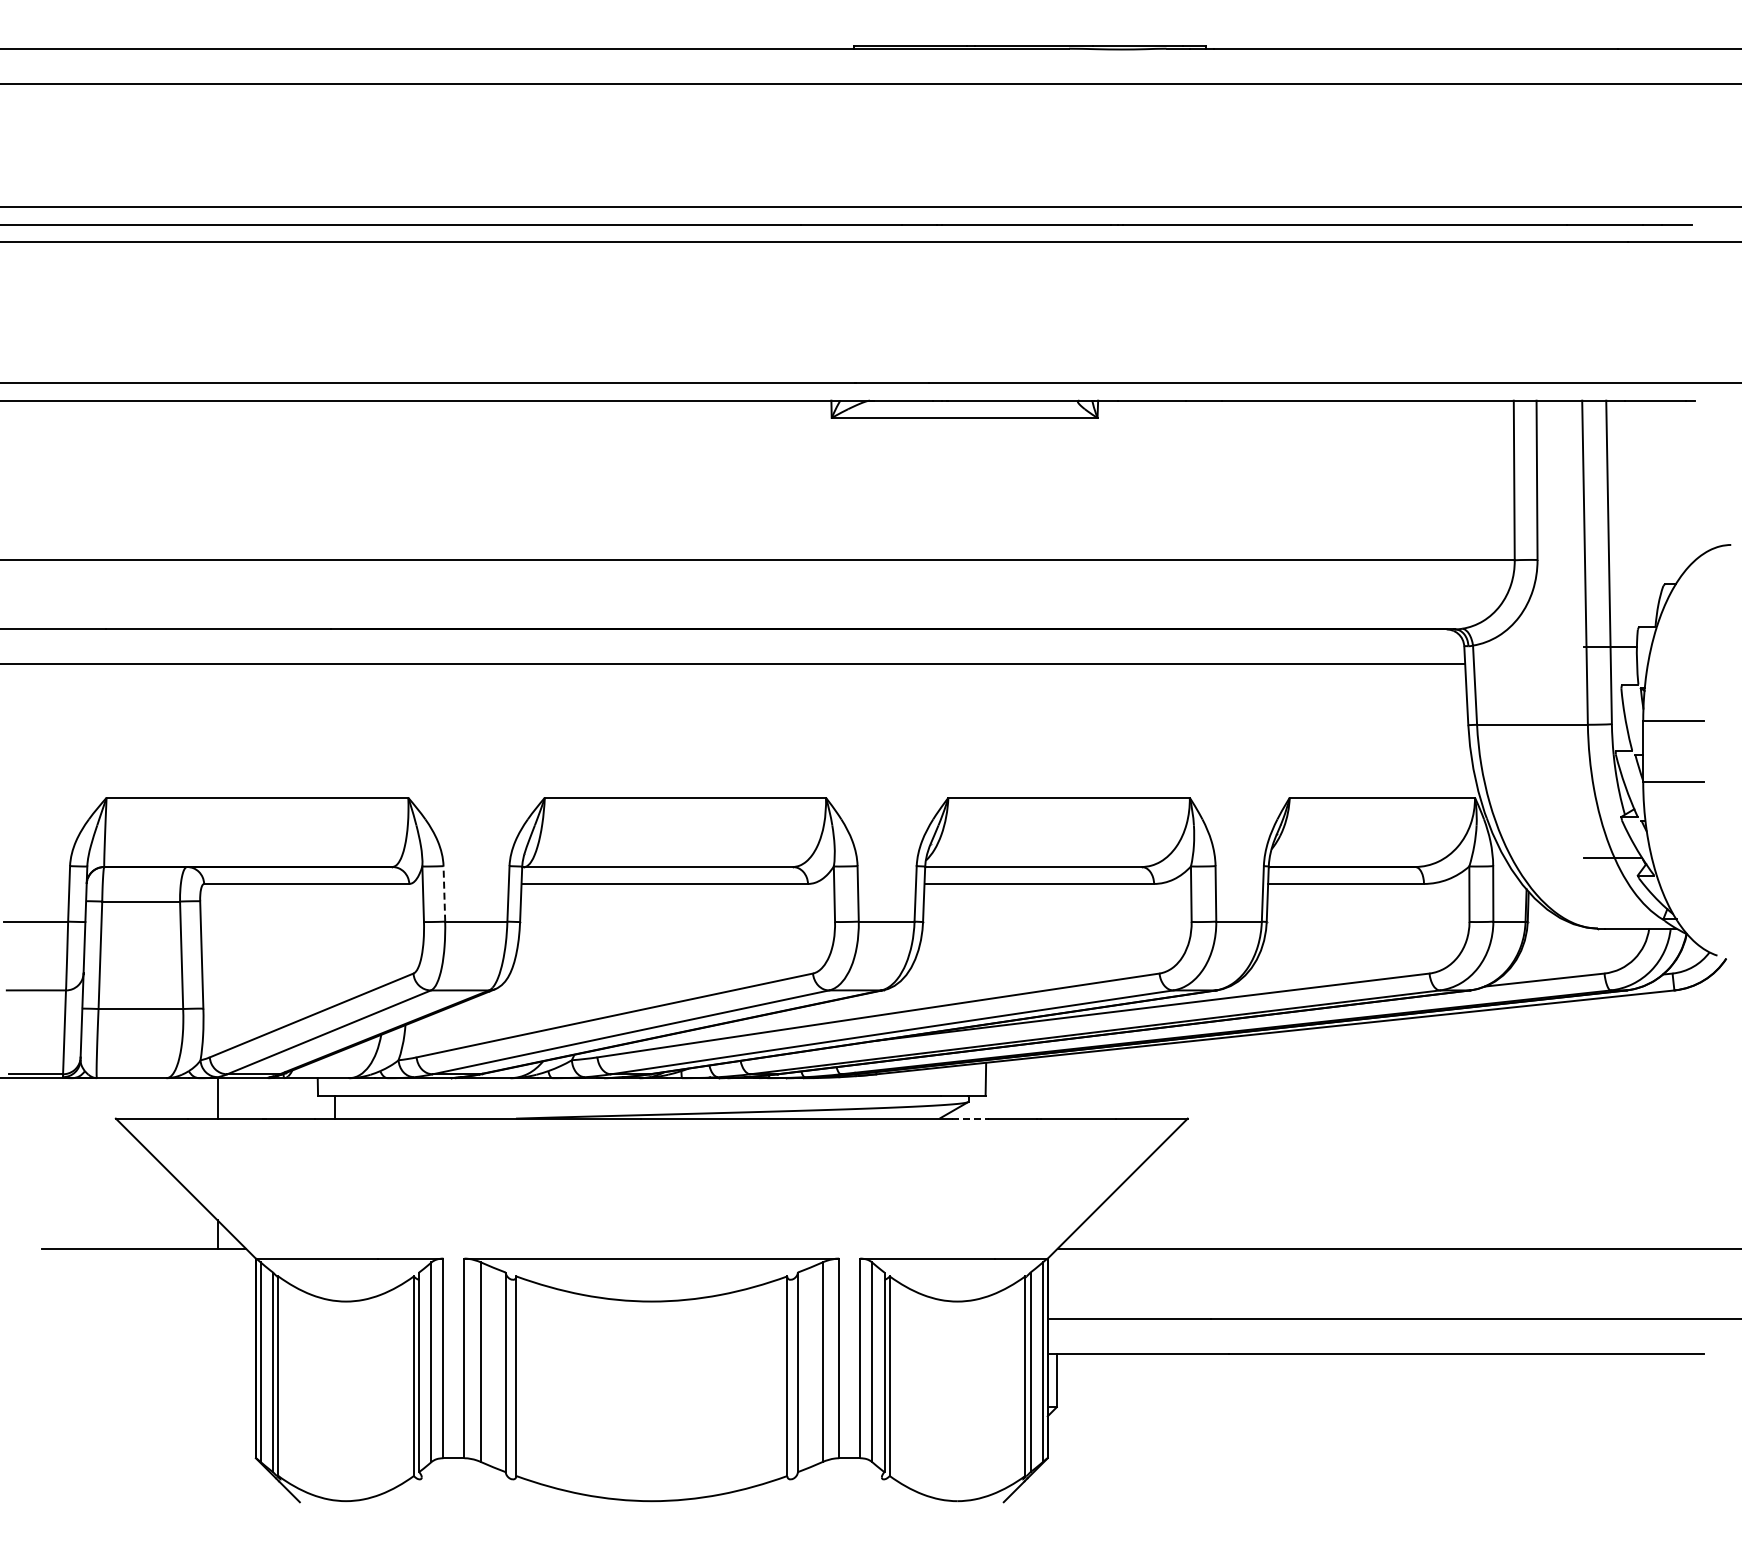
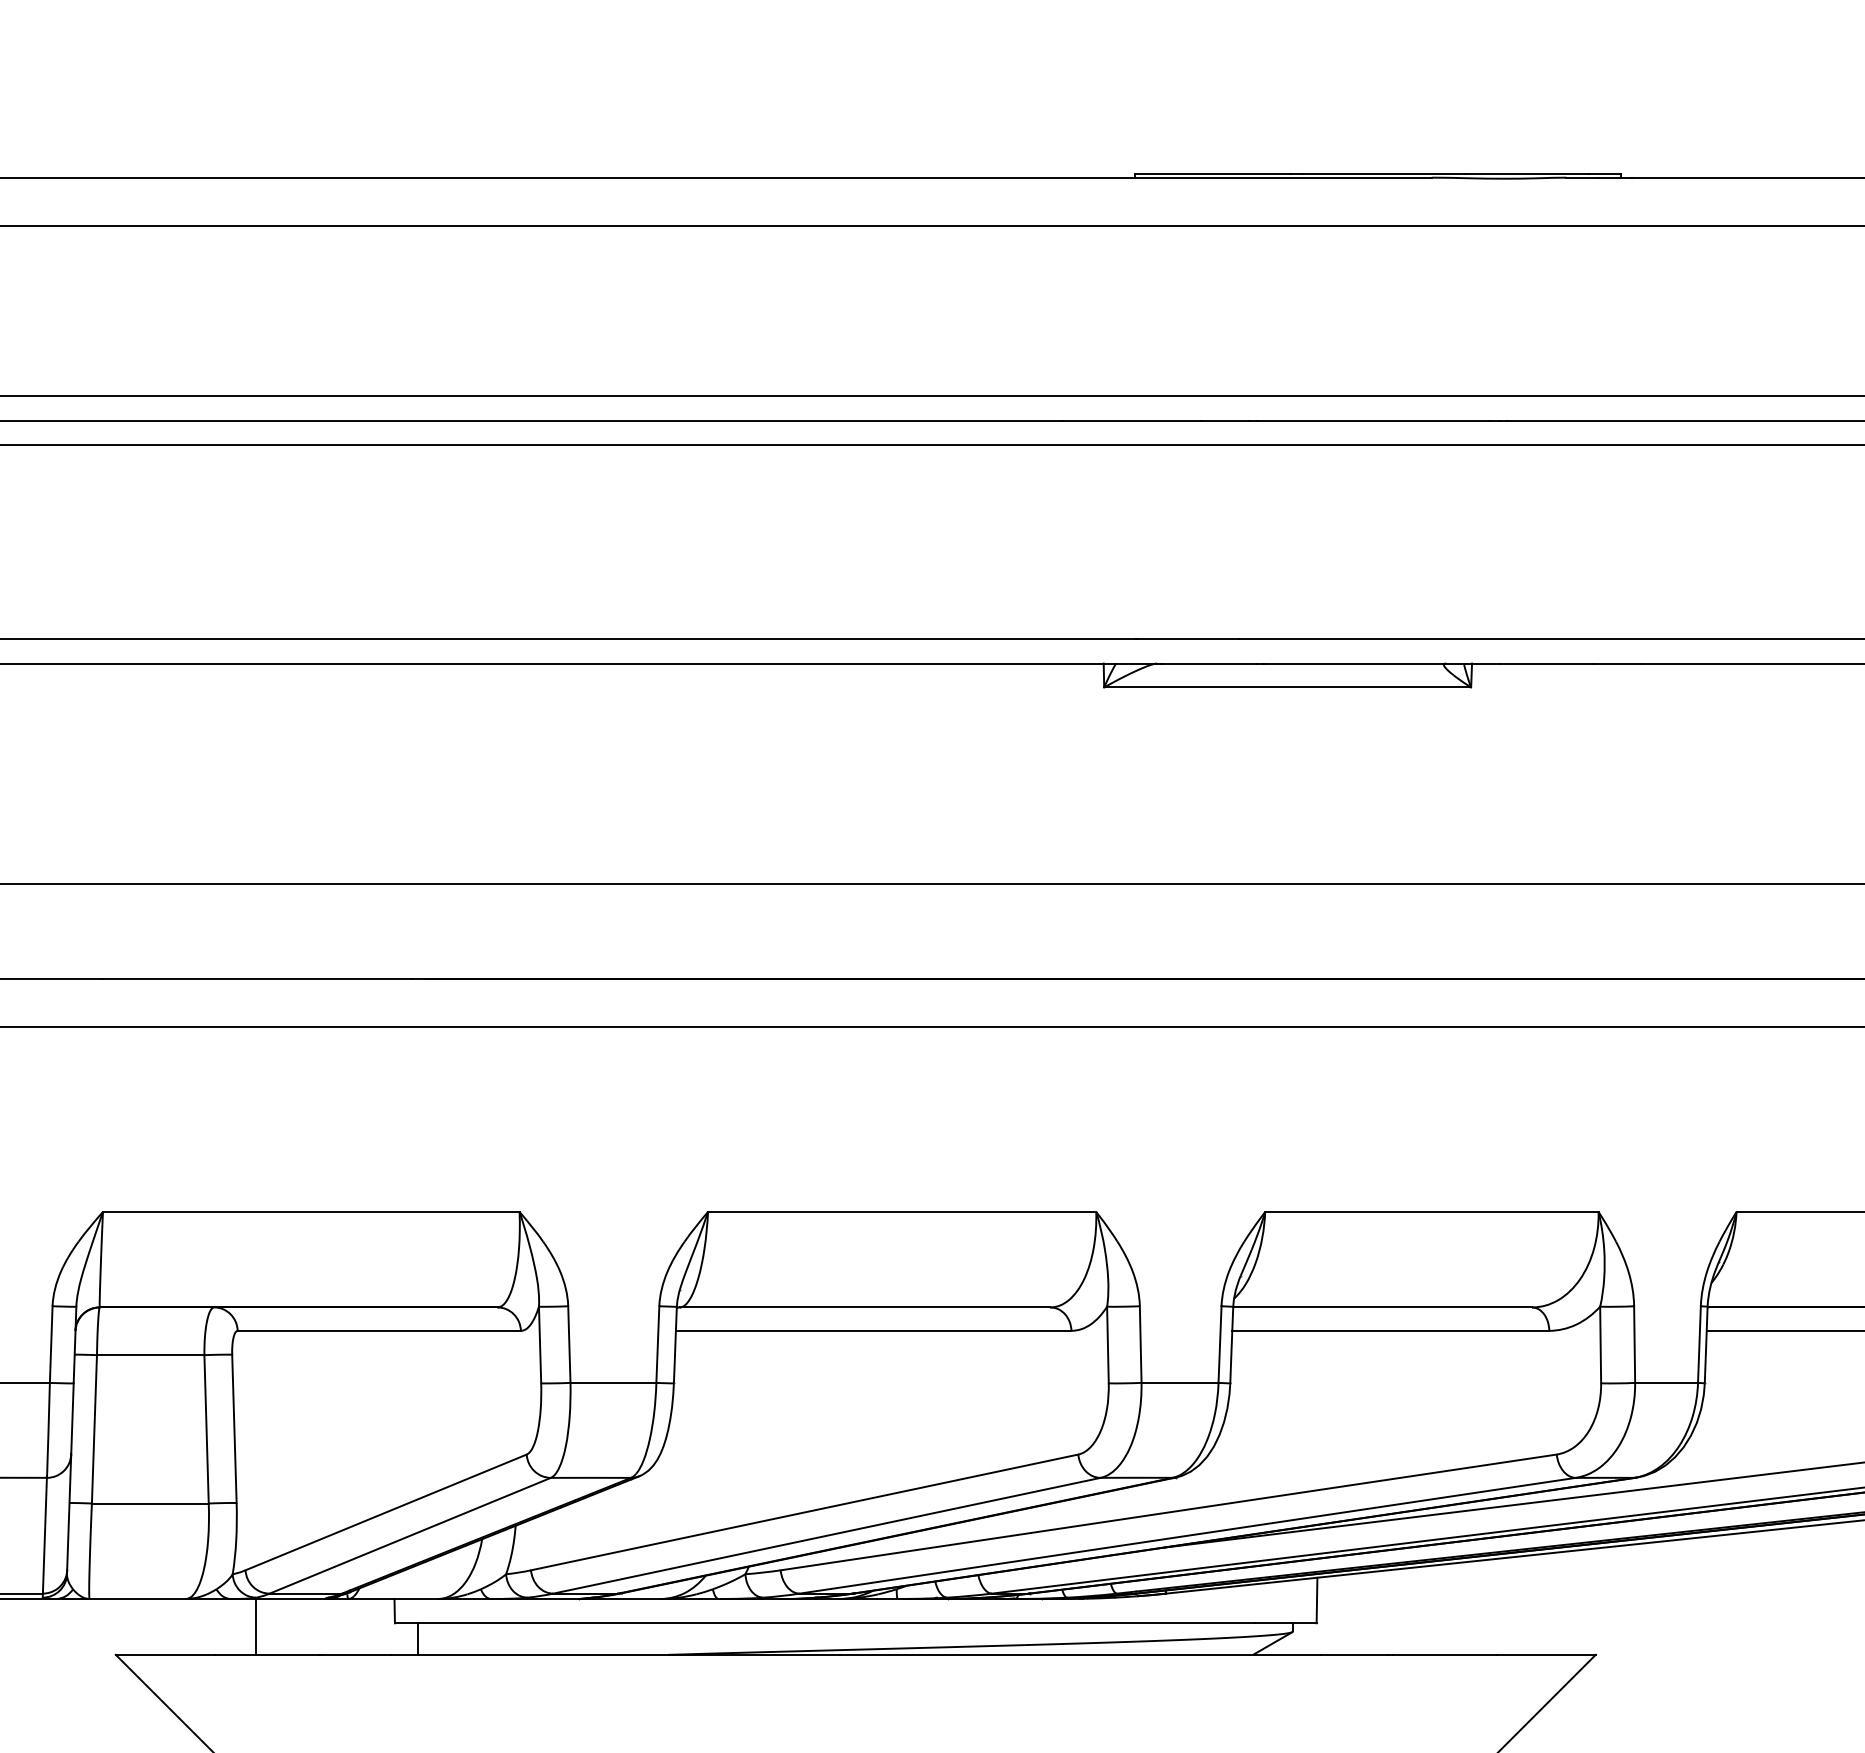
line: (444, 893) -> (569, 1344), dashed -> solid
line: (970, 1118) -> (1295, 1654), dashed -> solid

